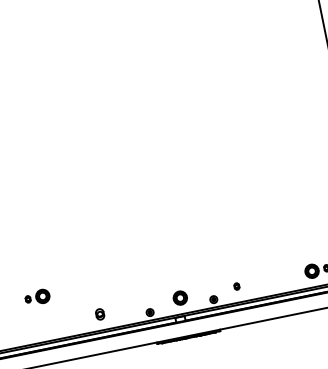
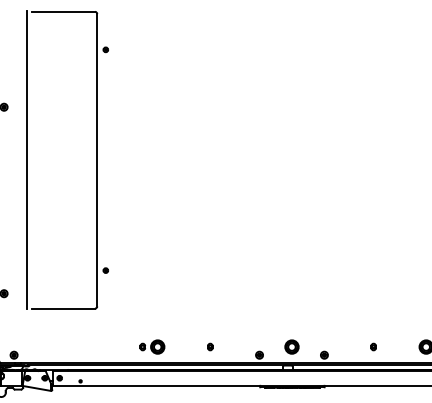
part: (236, 286) -> (373, 346), moved
part: (37, 296) -> (152, 346), moved
part: (100, 313) -> (210, 346), size x0.62

